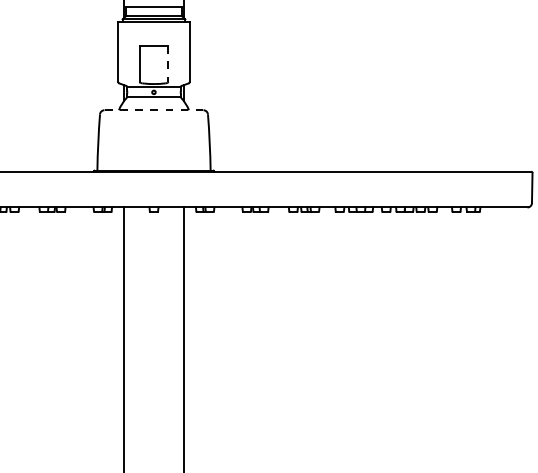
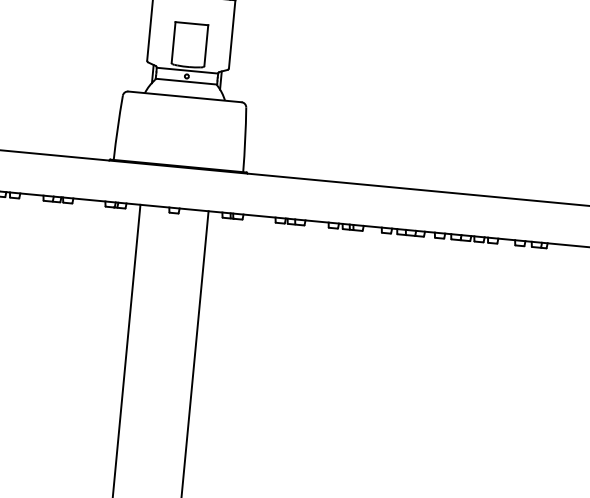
line: (168, 64) -> (206, 46), dashed -> solid
line: (153, 110) -> (184, 97), dashed -> solid

